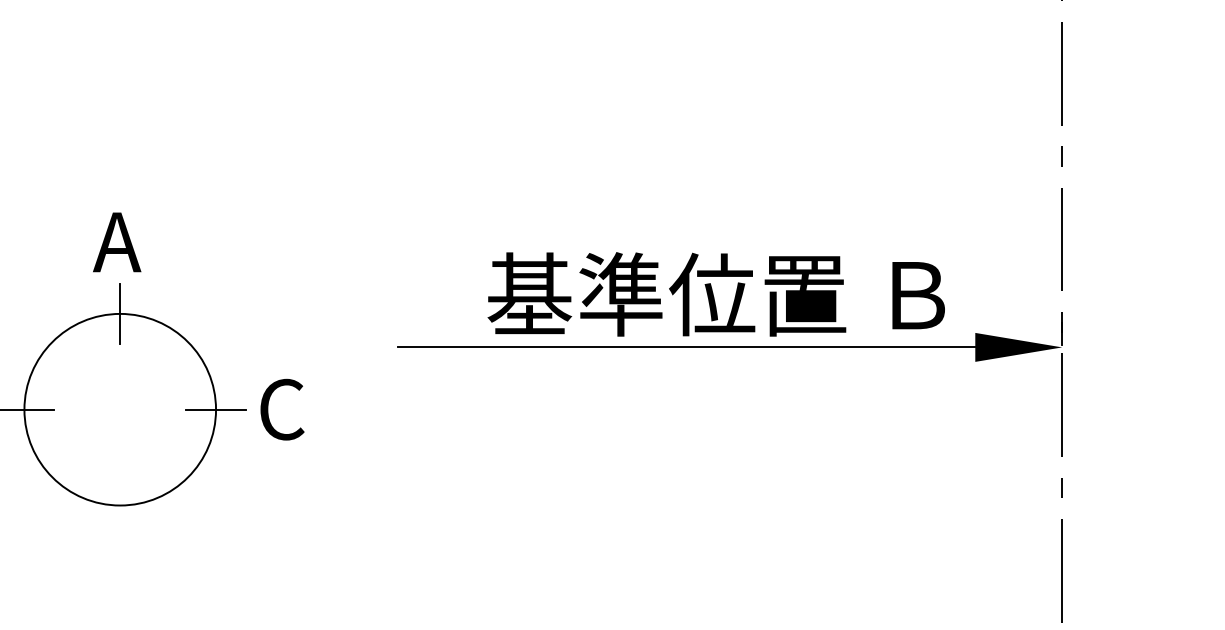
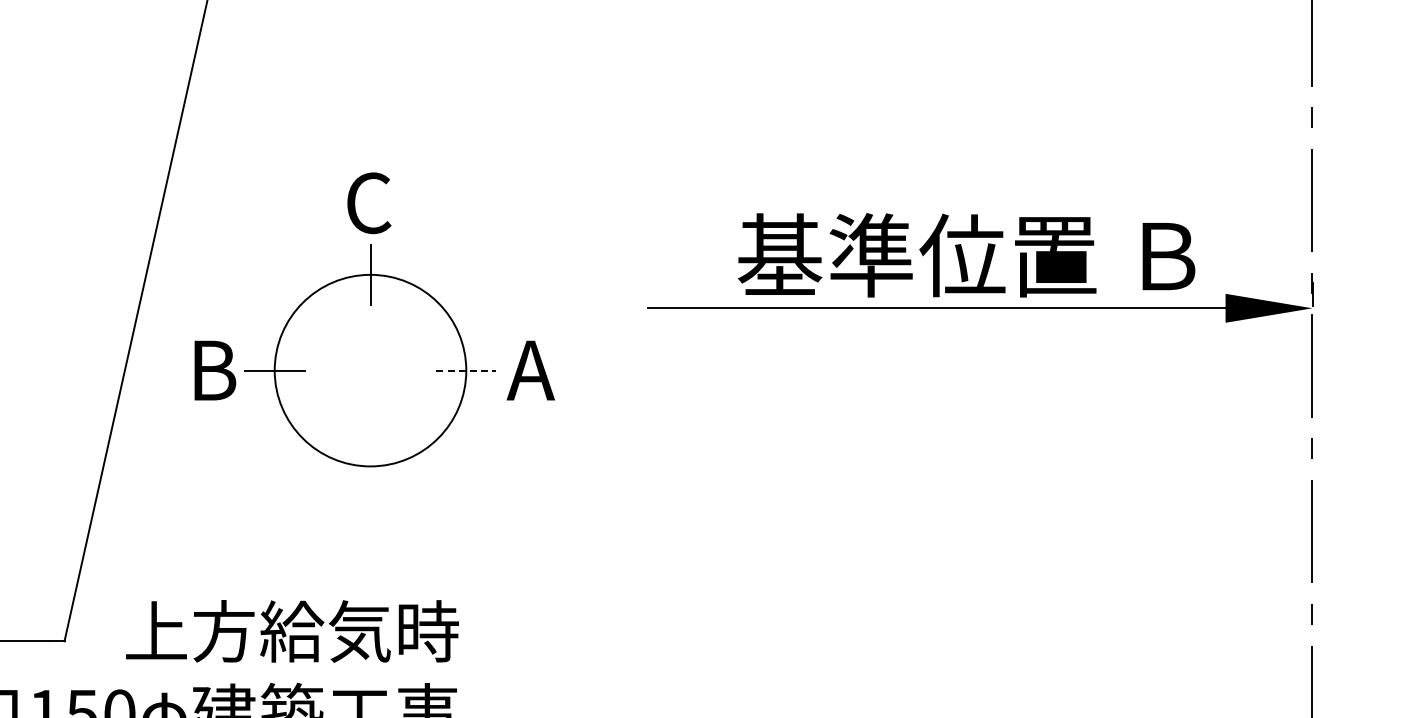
text: (117, 242) -> (367, 203), A -> C
line: (216, 409) -> (466, 370), solid -> dashed
text: (280, 409) -> (530, 370), C -> A

